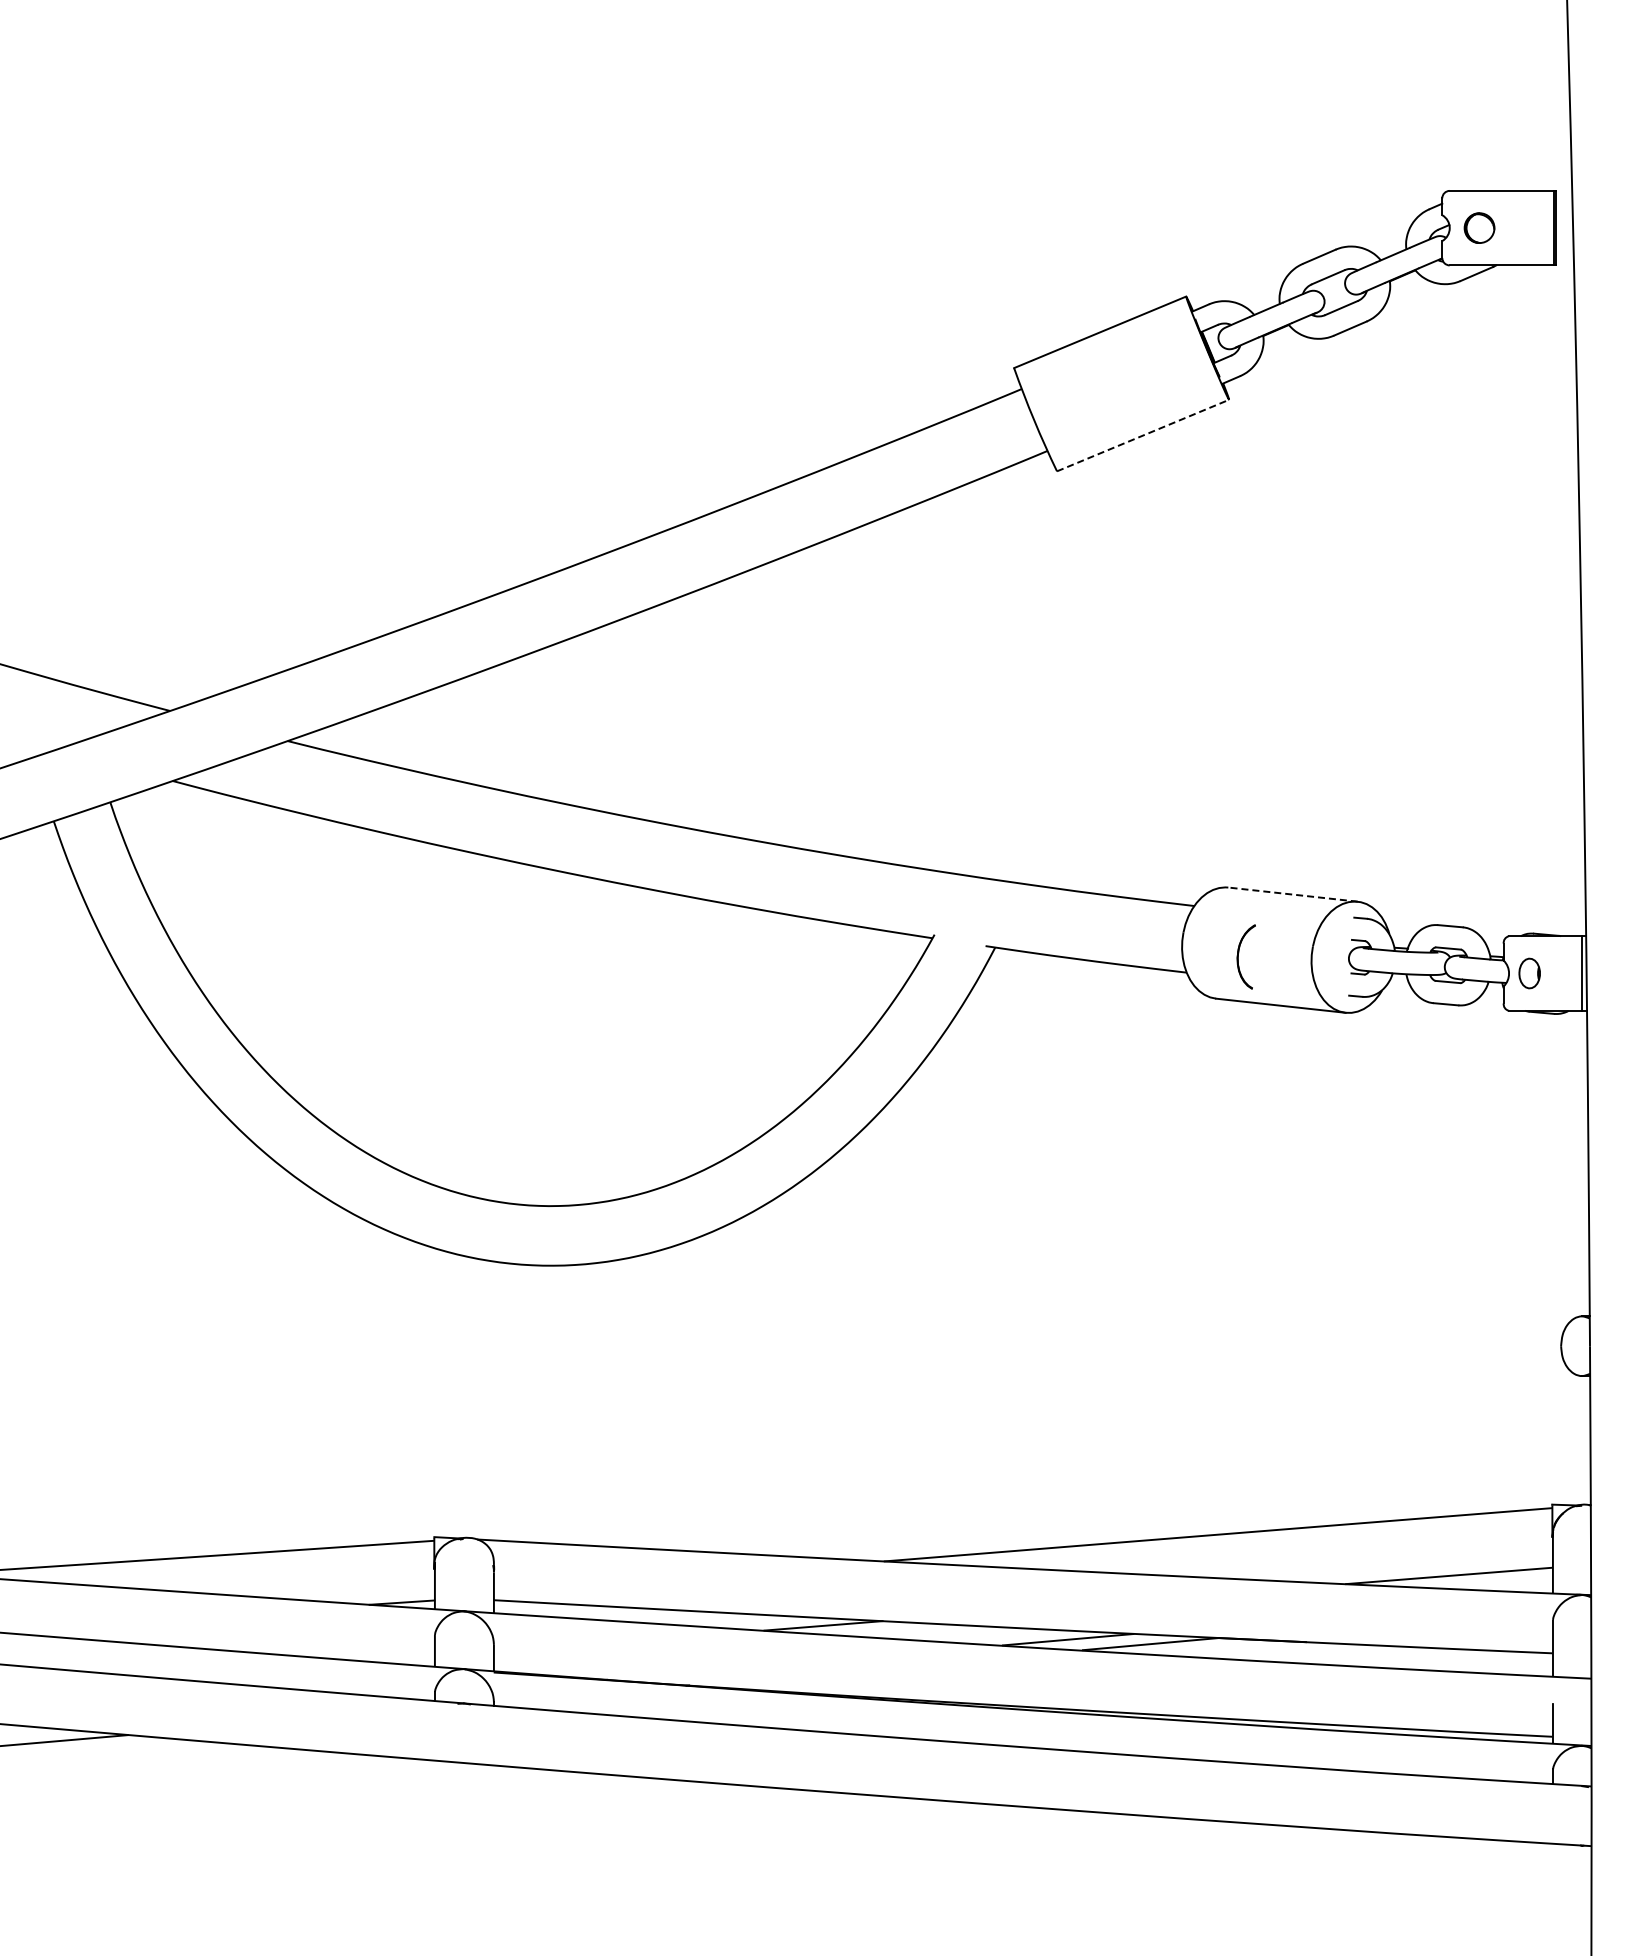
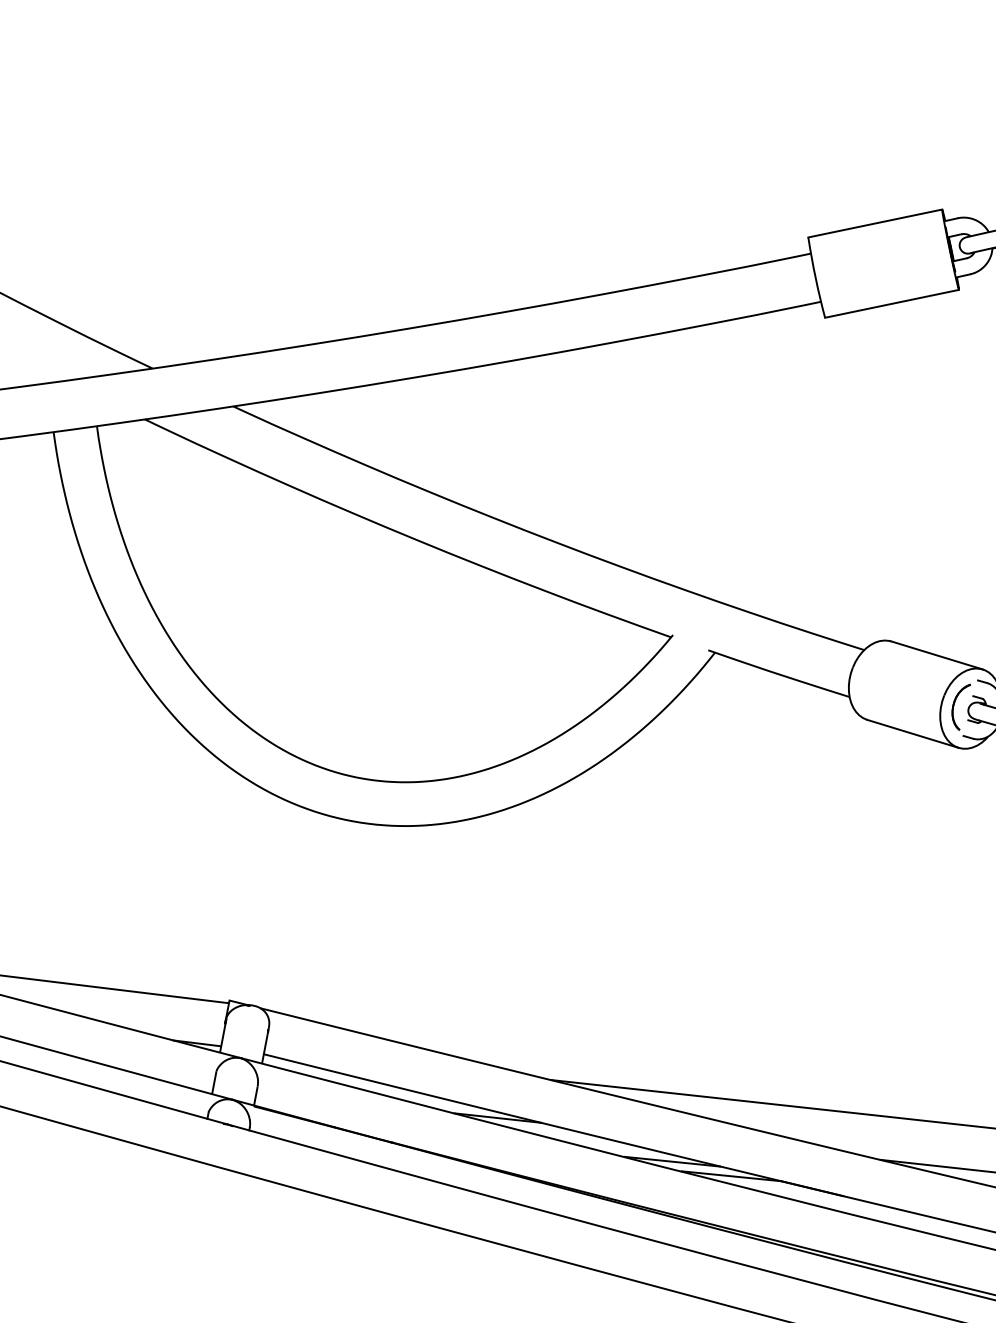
line: (1143, 435) -> (892, 303), dashed -> solid
line: (1292, 894) -> (936, 655), dashed -> solid
part: (1238, 956) -> (954, 704), moved

